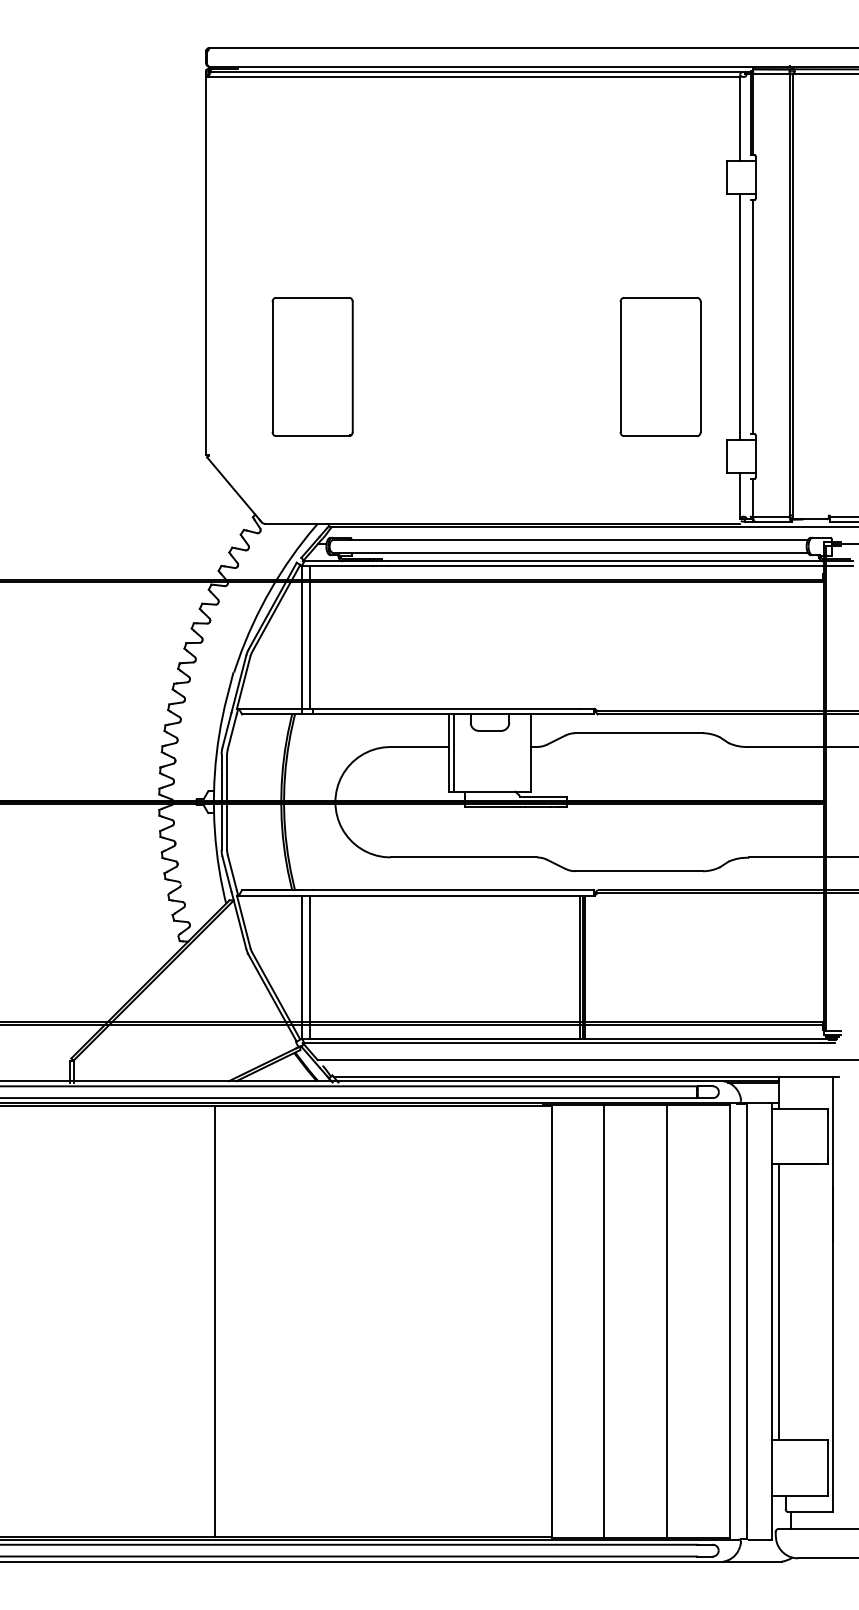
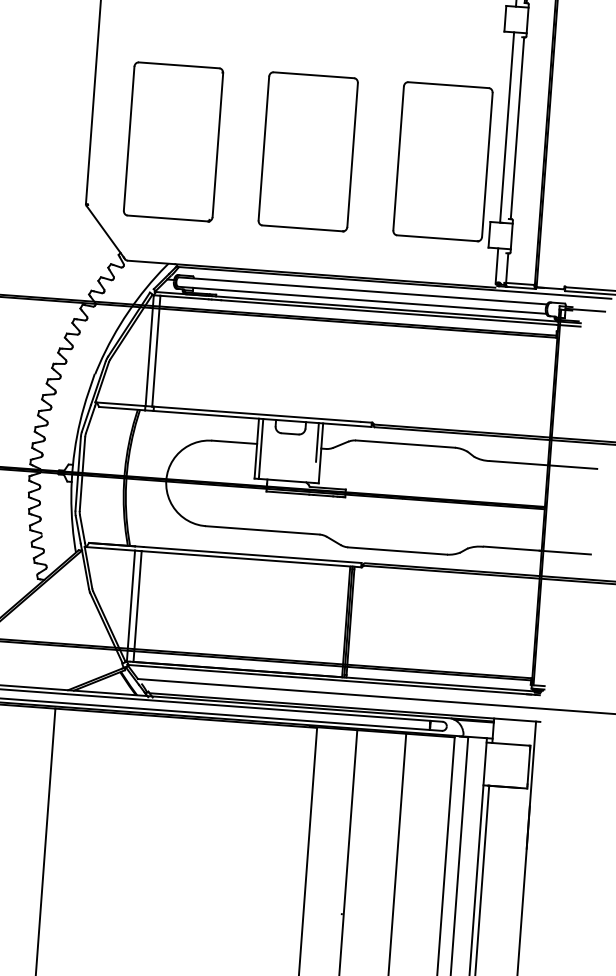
part: (312, 366) -> (173, 141), size x1.43
part: (486, 366) -> (308, 151), added
part: (660, 366) -> (442, 161), size x1.43
line: (525, 739) -> (317, 442), added

